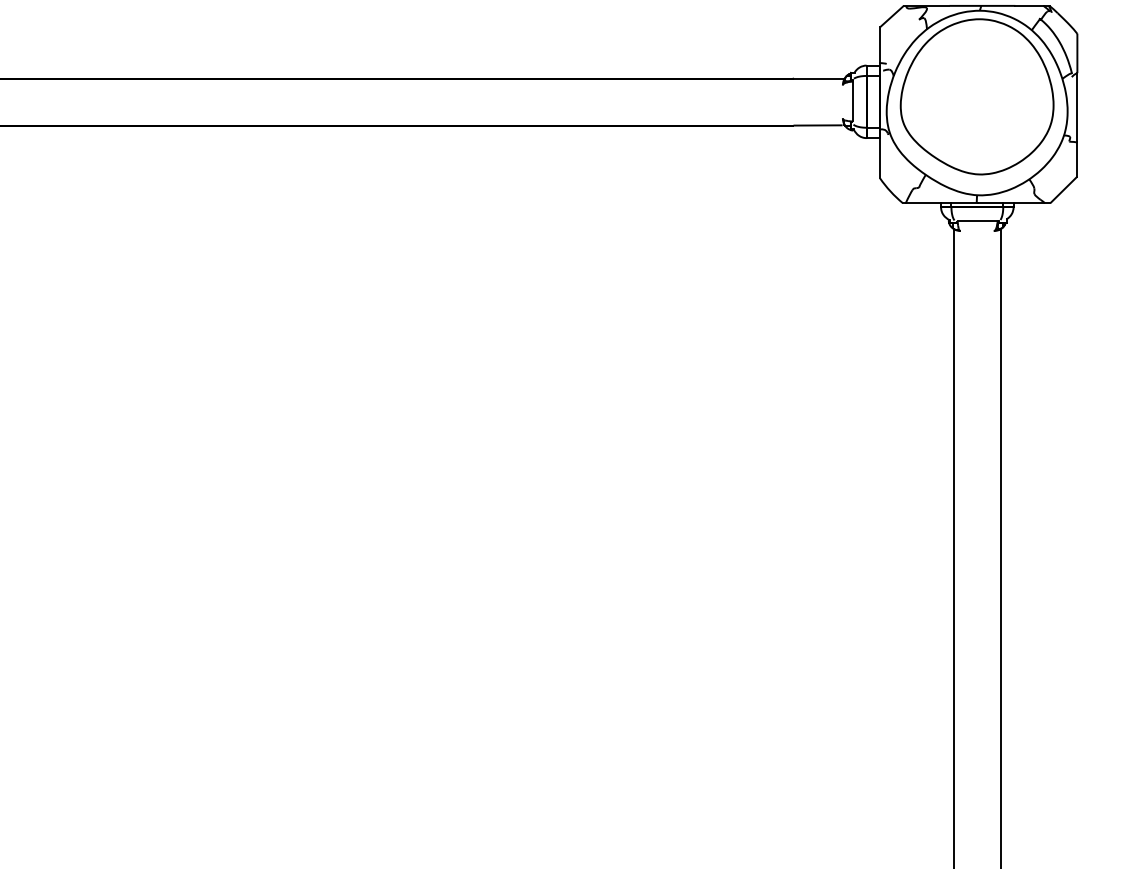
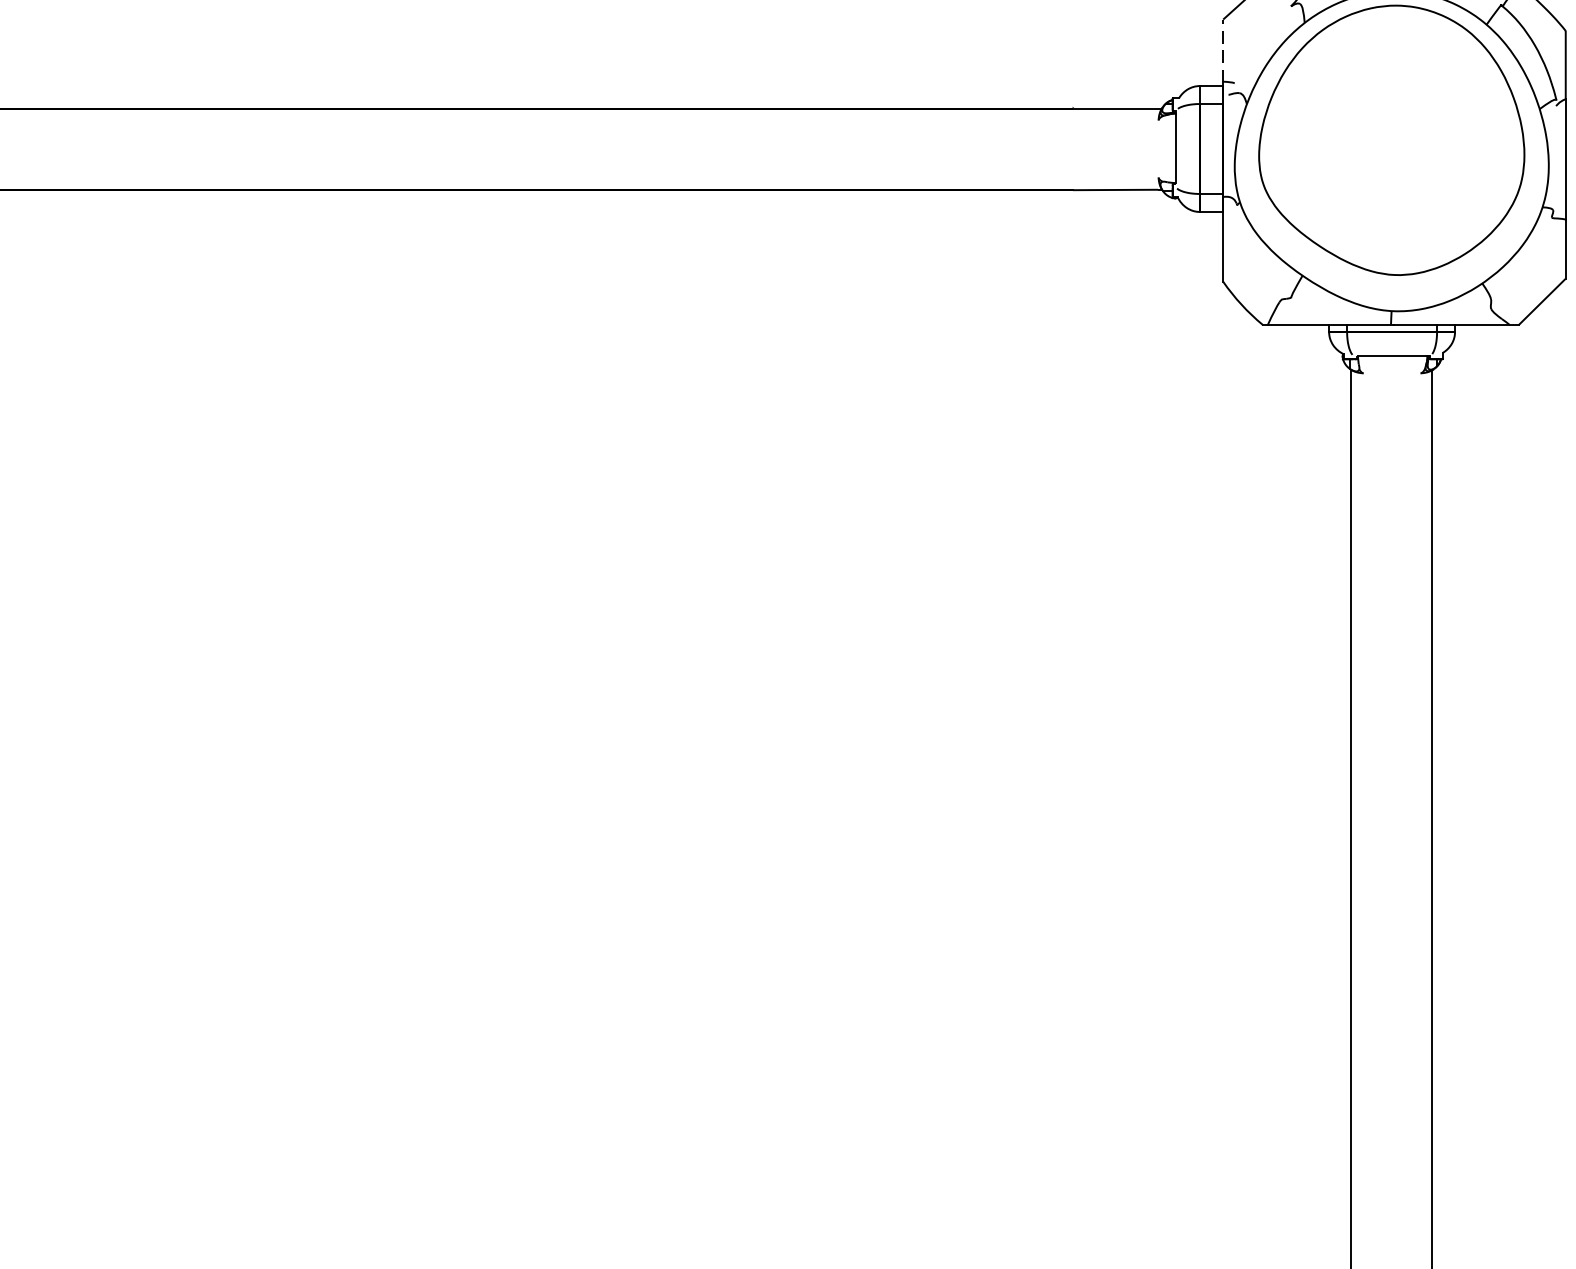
line: (880, 45) -> (1223, 51), solid -> dashed

